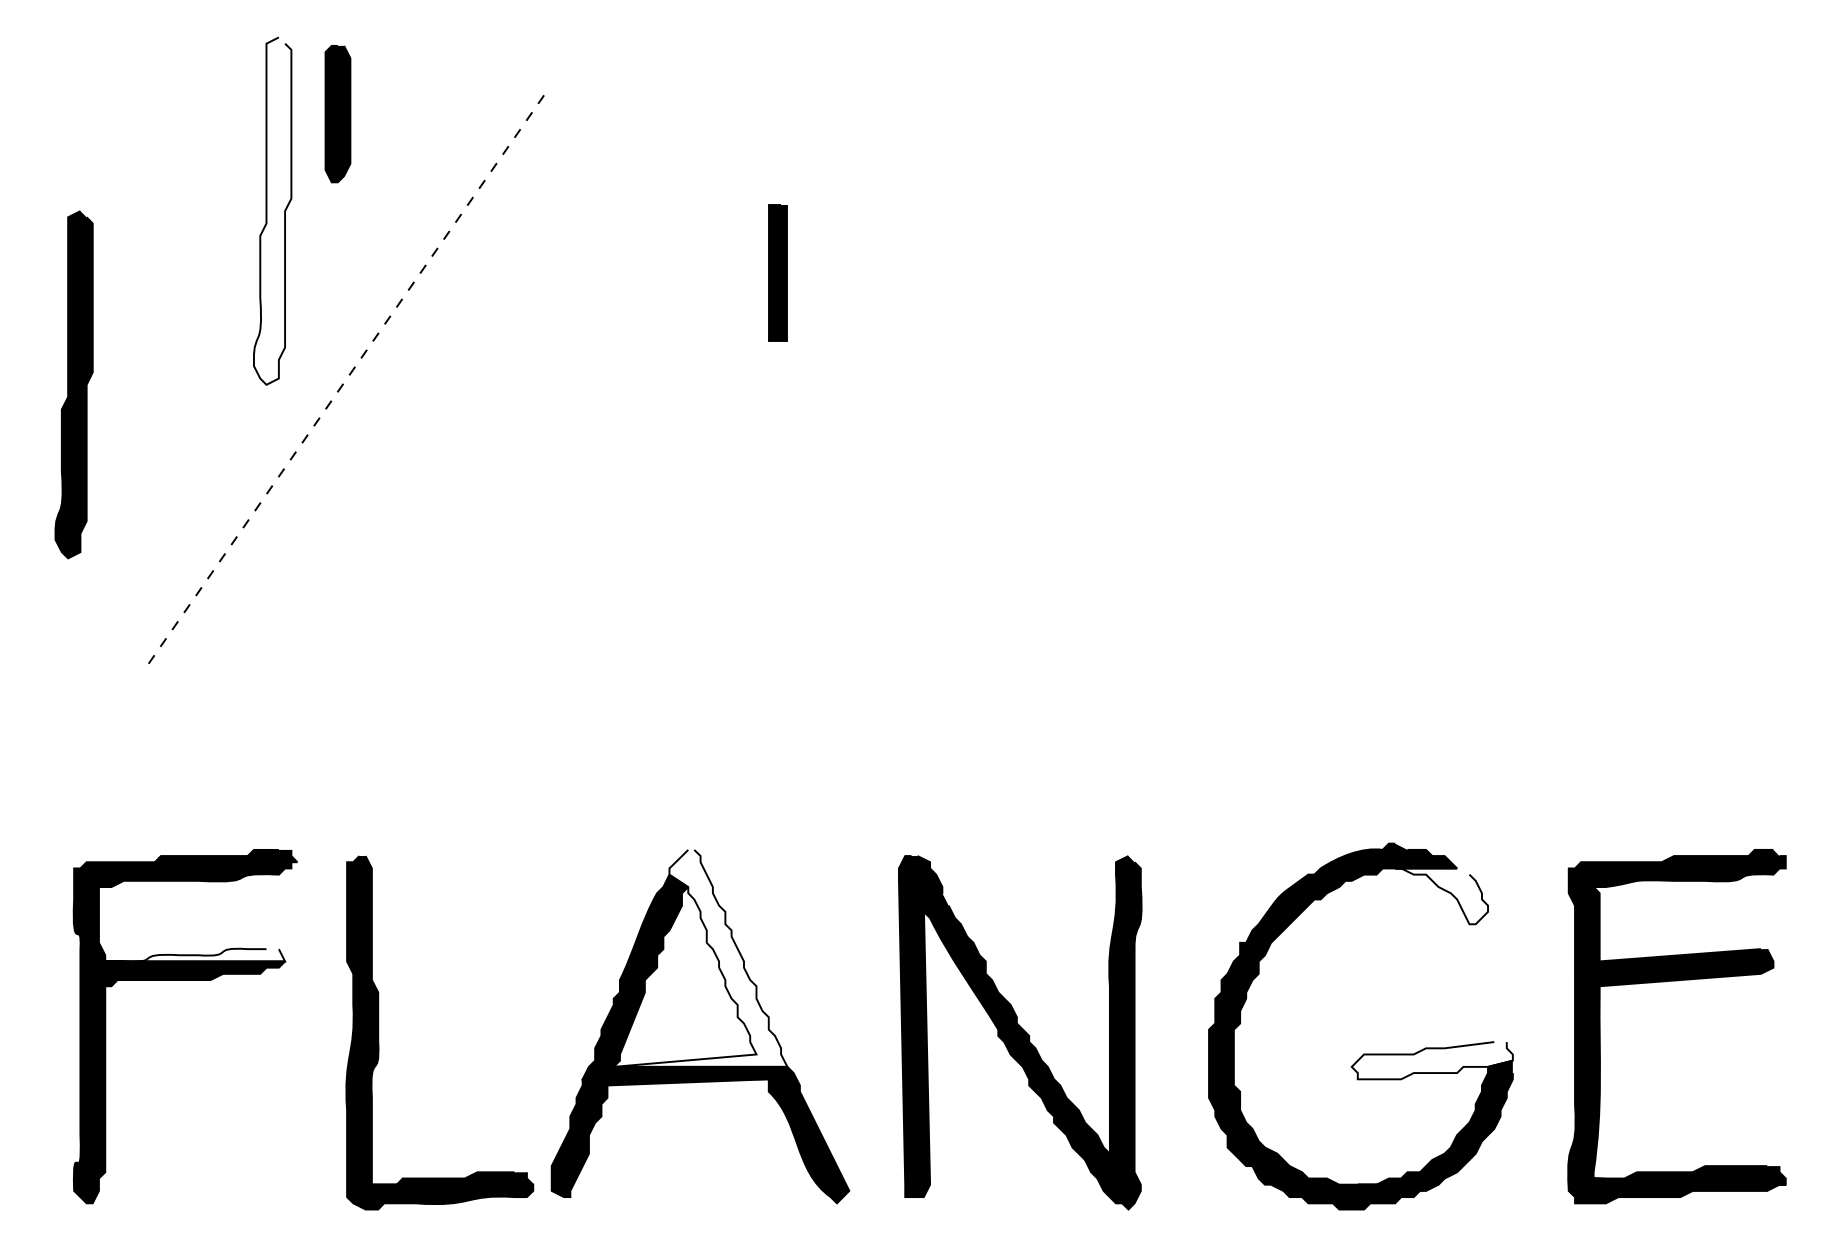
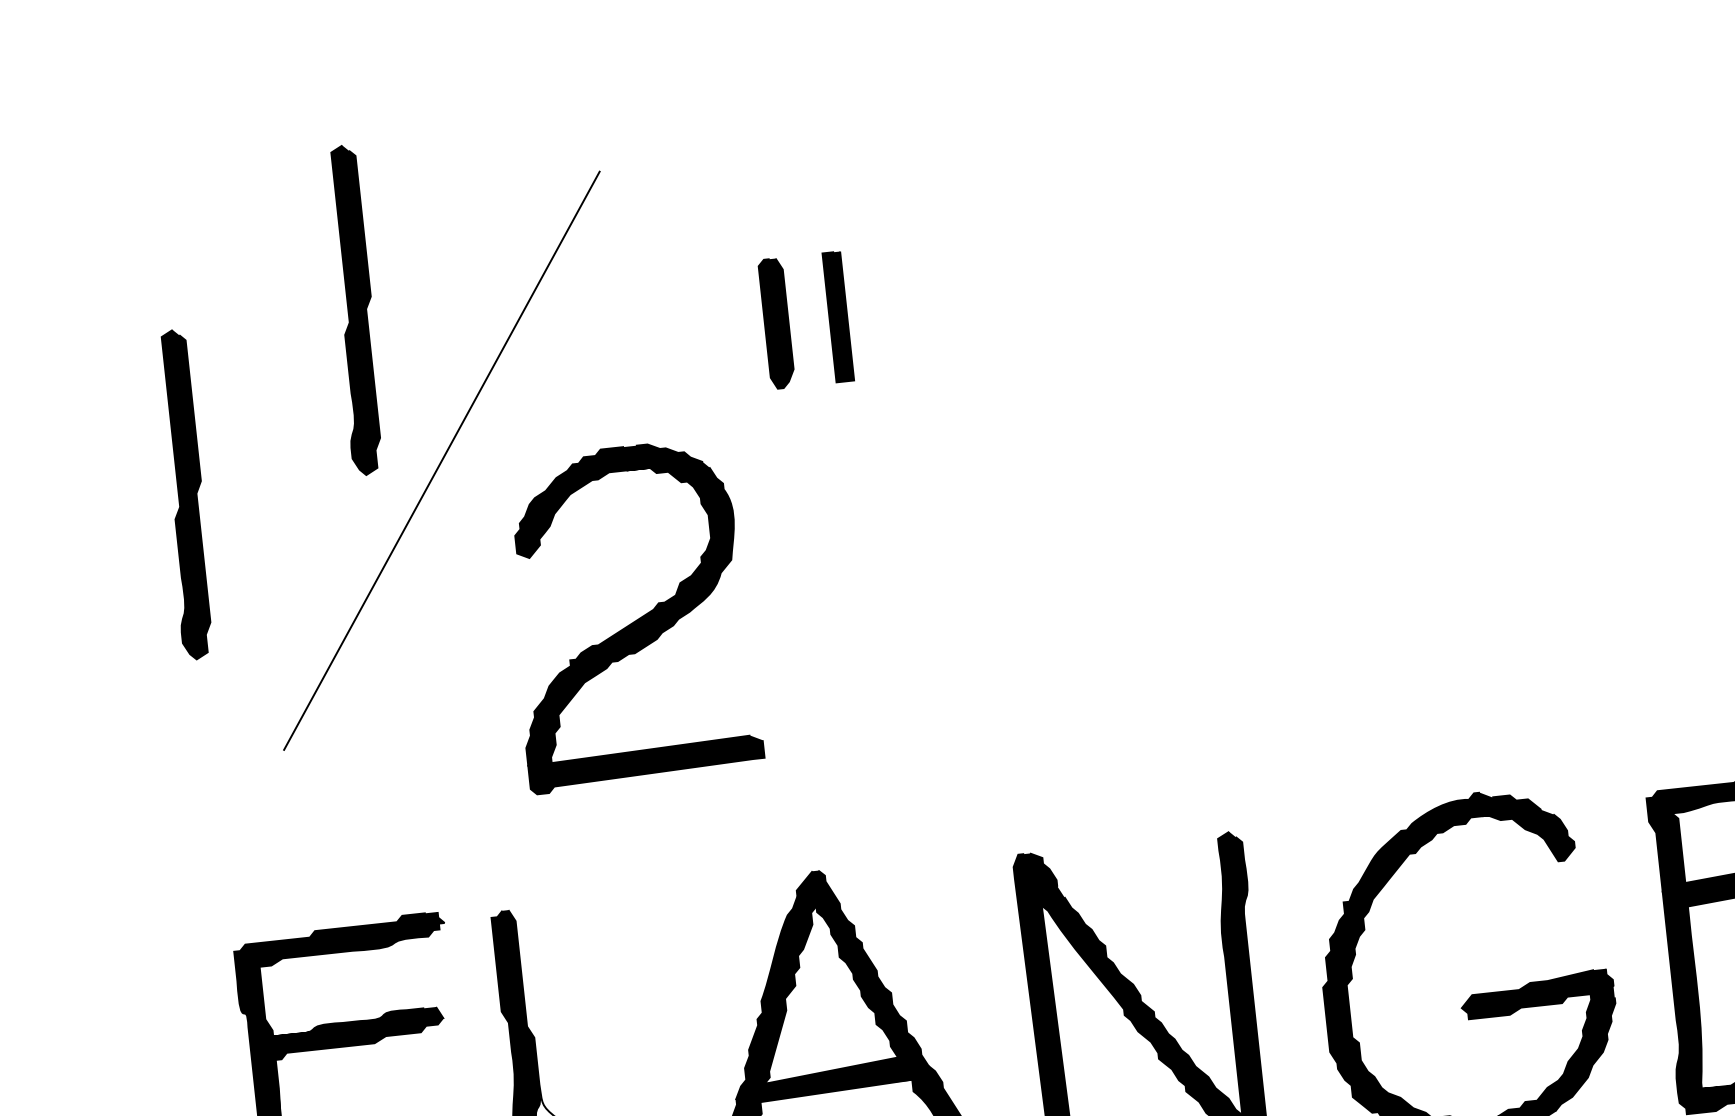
part: (337, 114) -> (776, 324), moved
fill: (272, 210) -> (354, 309), added
line: (347, 378) -> (442, 460), dashed -> solid
part: (529, 568) -> (633, 621), added
fill: (1441, 896) -> (1529, 837), added
fill: (195, 954) -> (357, 1020), added
fill: (700, 957) -> (835, 971), added
fill: (1431, 1060) -> (1536, 993), added

